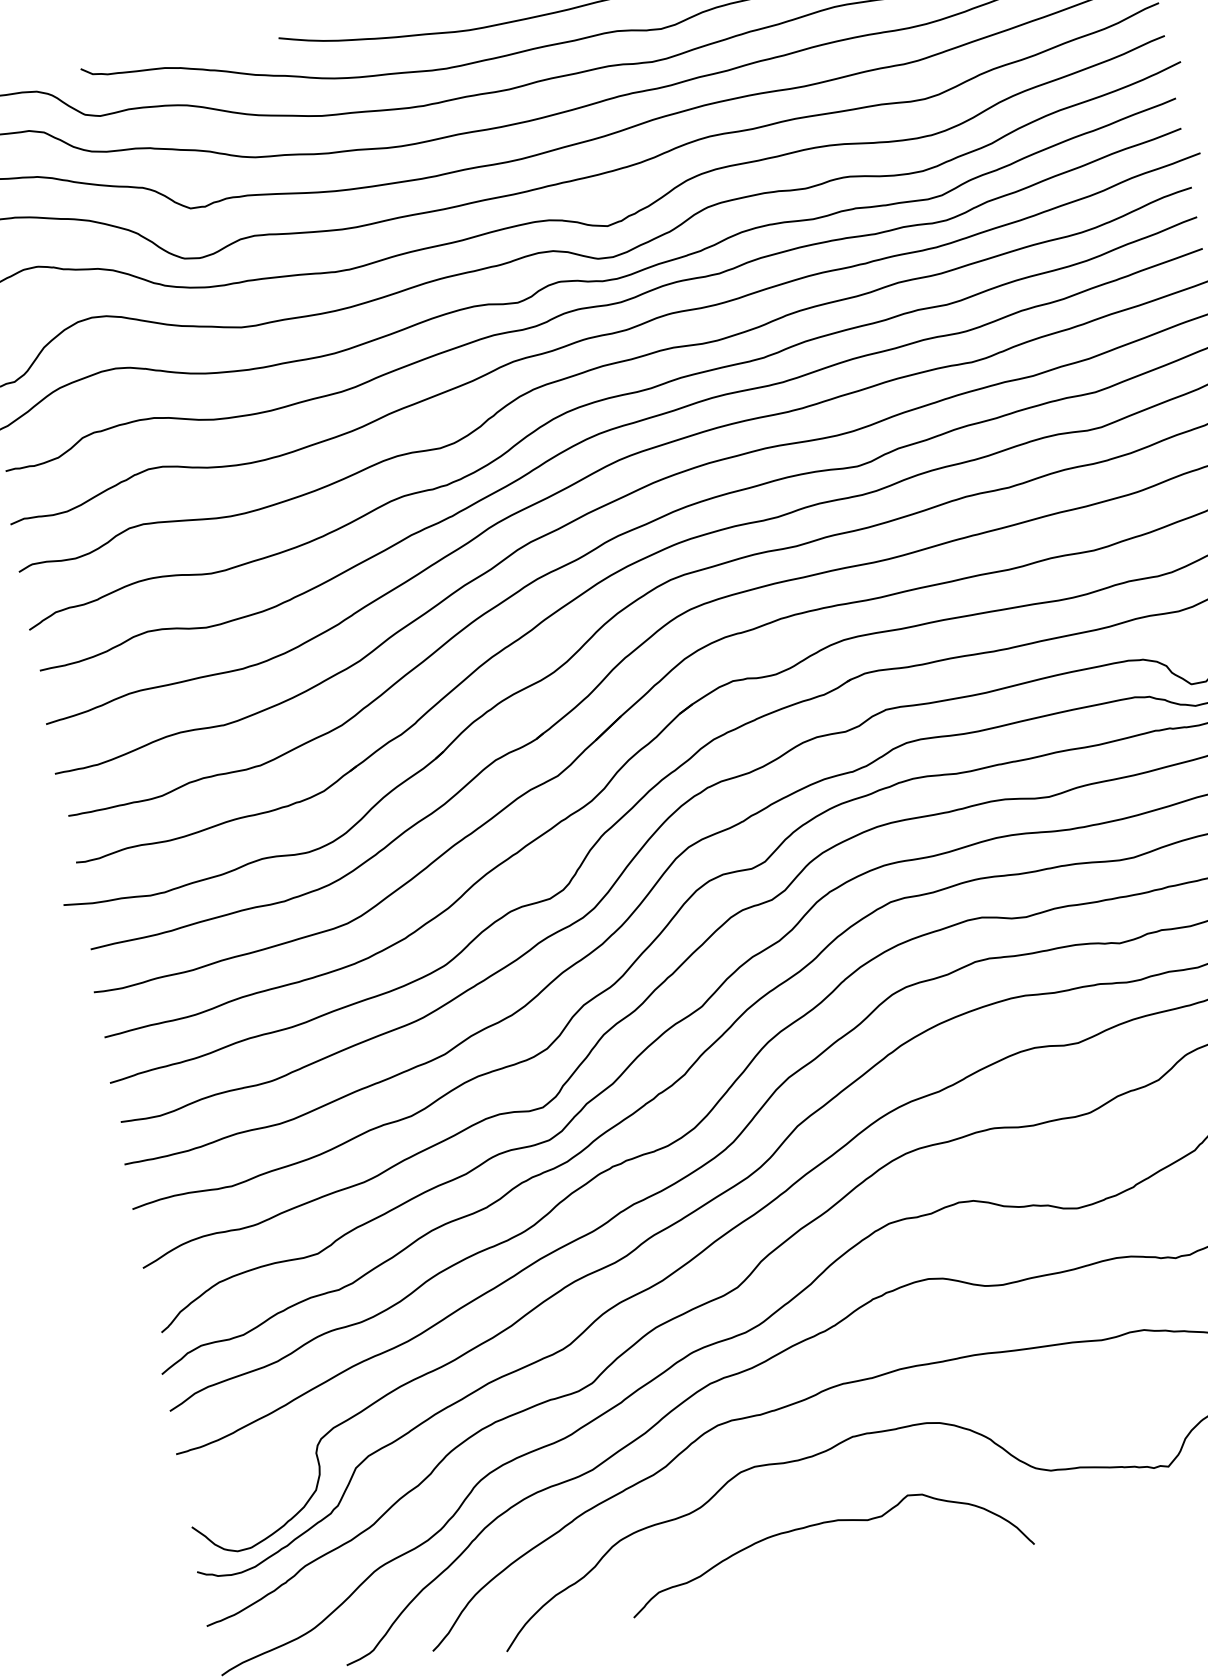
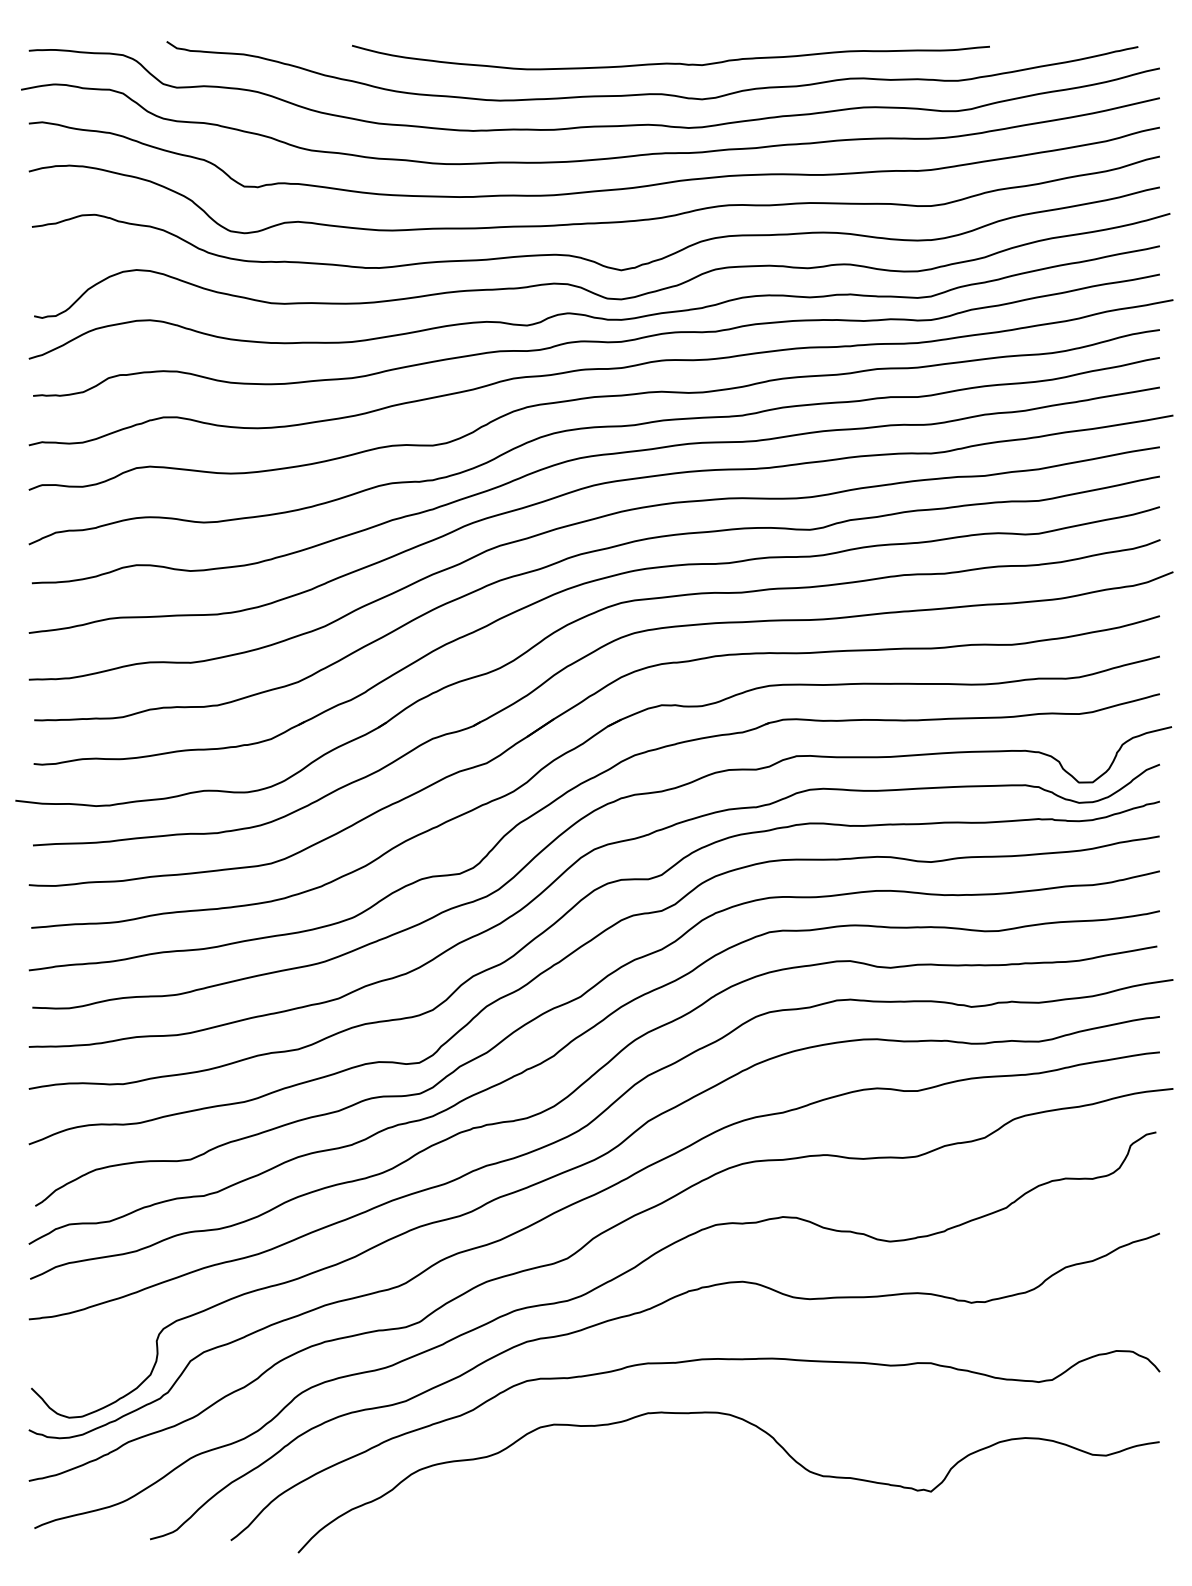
curve: (818, 1525) -> (602, 1488), removed

